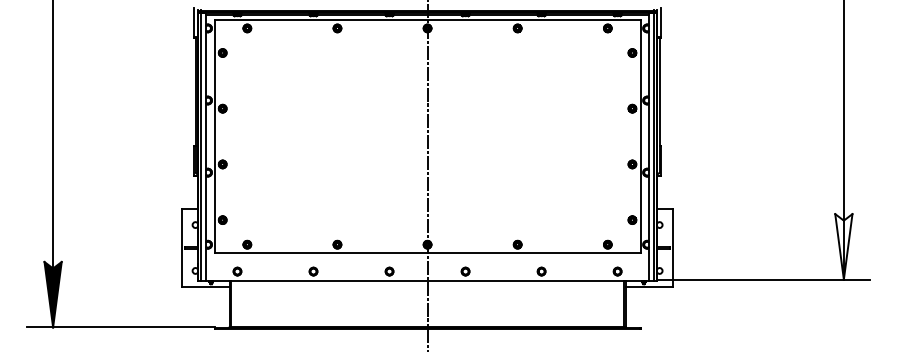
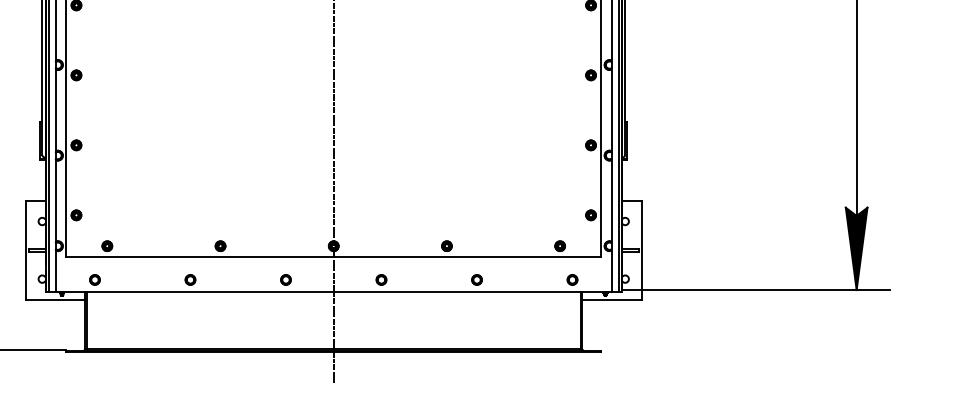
fill: (843, 246) -> (856, 248), added

